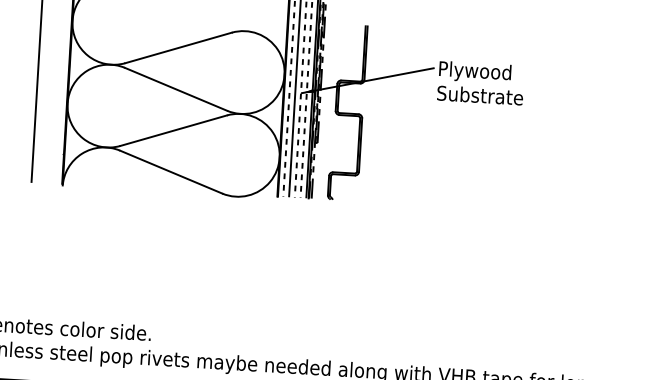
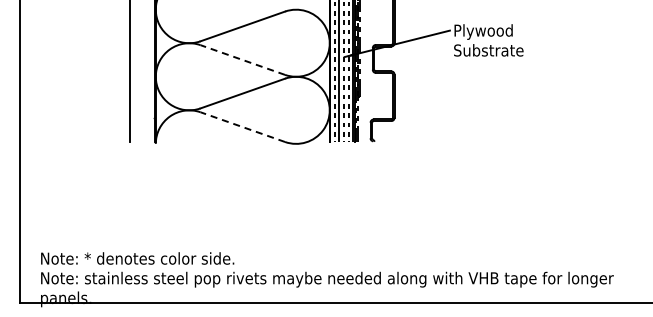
line: (175, 89) -> (242, 60), solid -> dashed
line: (170, 172) -> (242, 127), solid -> dashed

